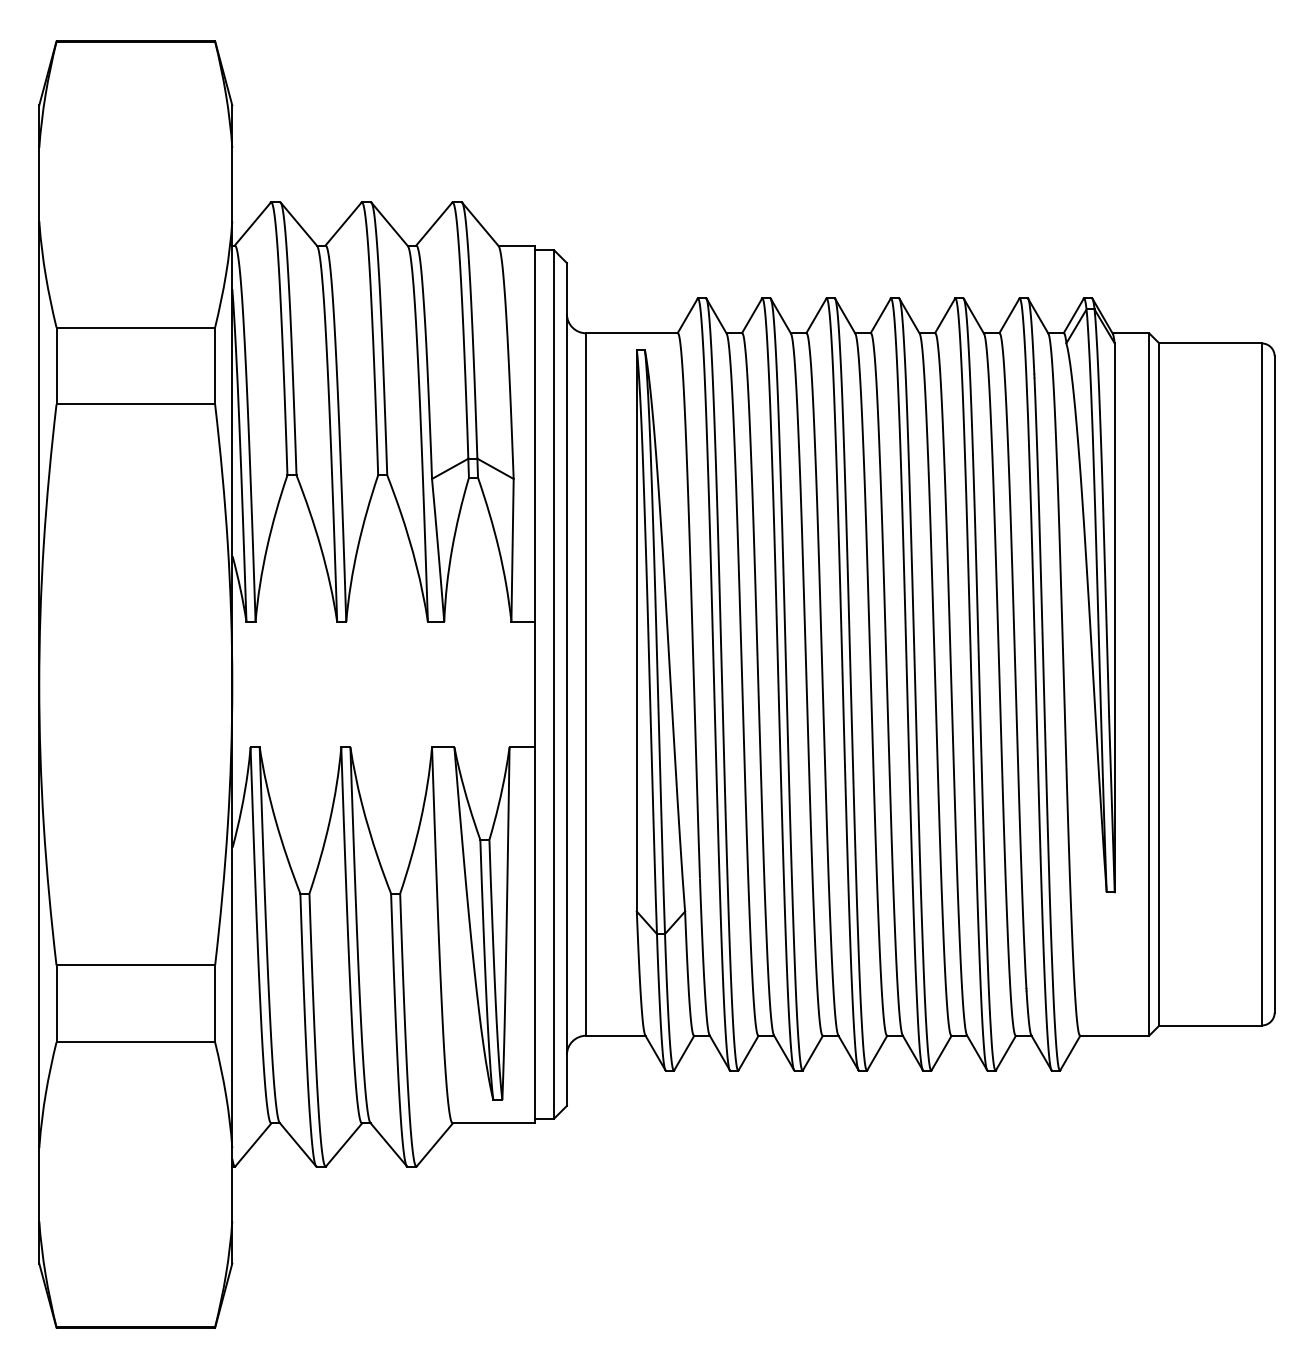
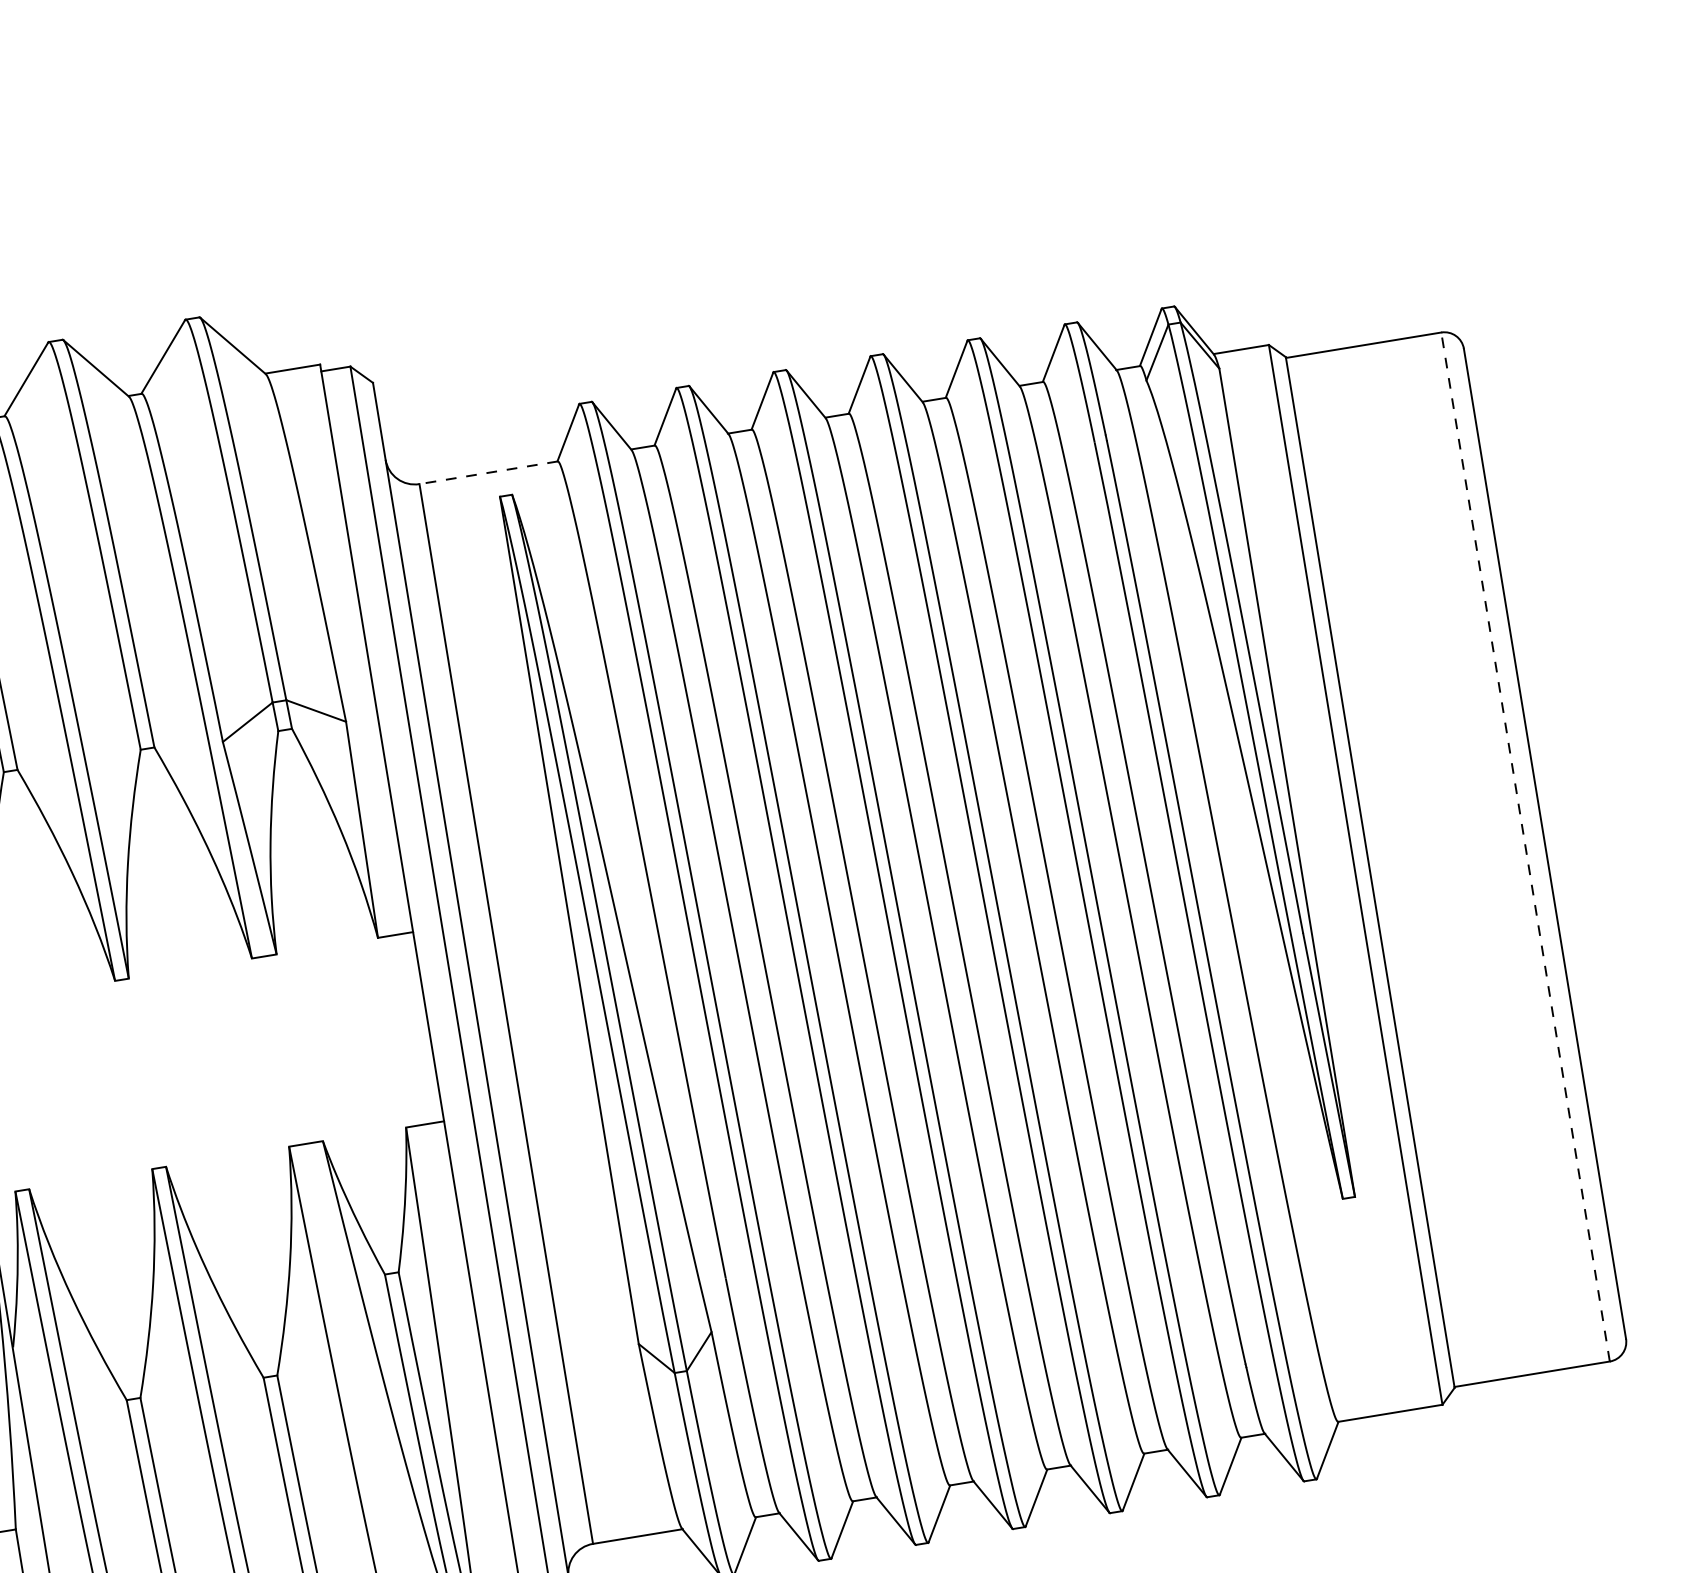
line: (632, 333) -> (489, 472), solid -> dashed
line: (1261, 683) -> (1524, 845), solid -> dashed

